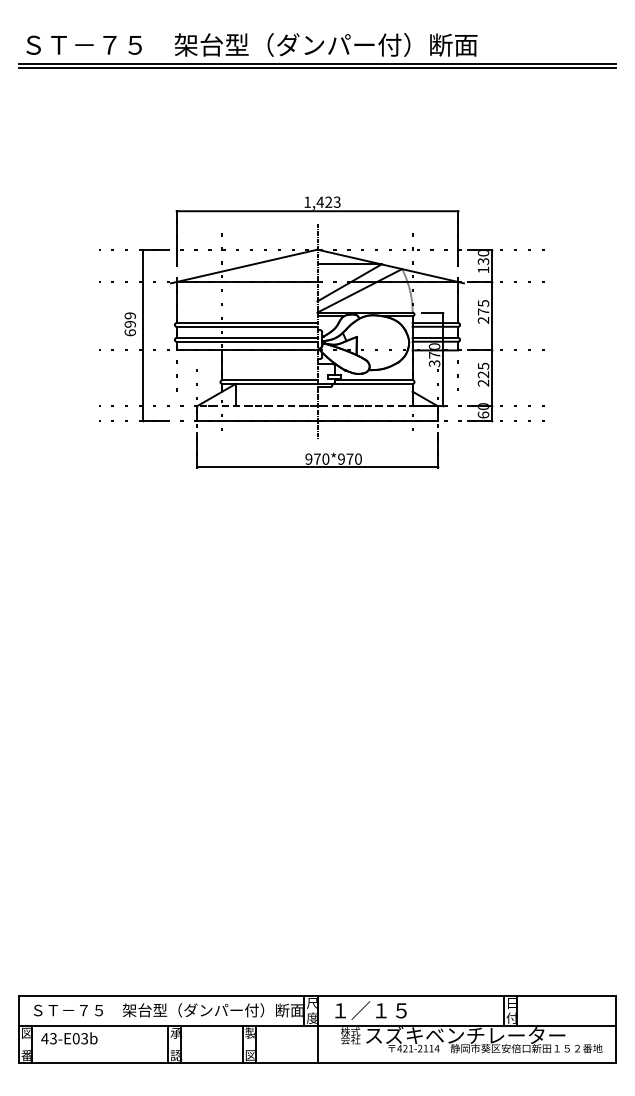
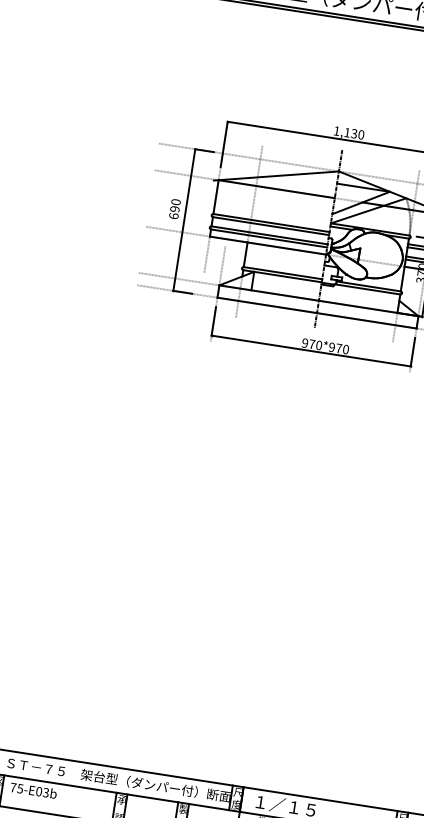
text: (328, 201) -> (354, 133), 1,423 -> 1,130
text: (129, 315) -> (175, 201), 699 -> 690
line: (317, 406) -> (318, 300), dashed -> solid
text: (48, 1038) -> (16, 787), 43-E03b -> 75-E03b

